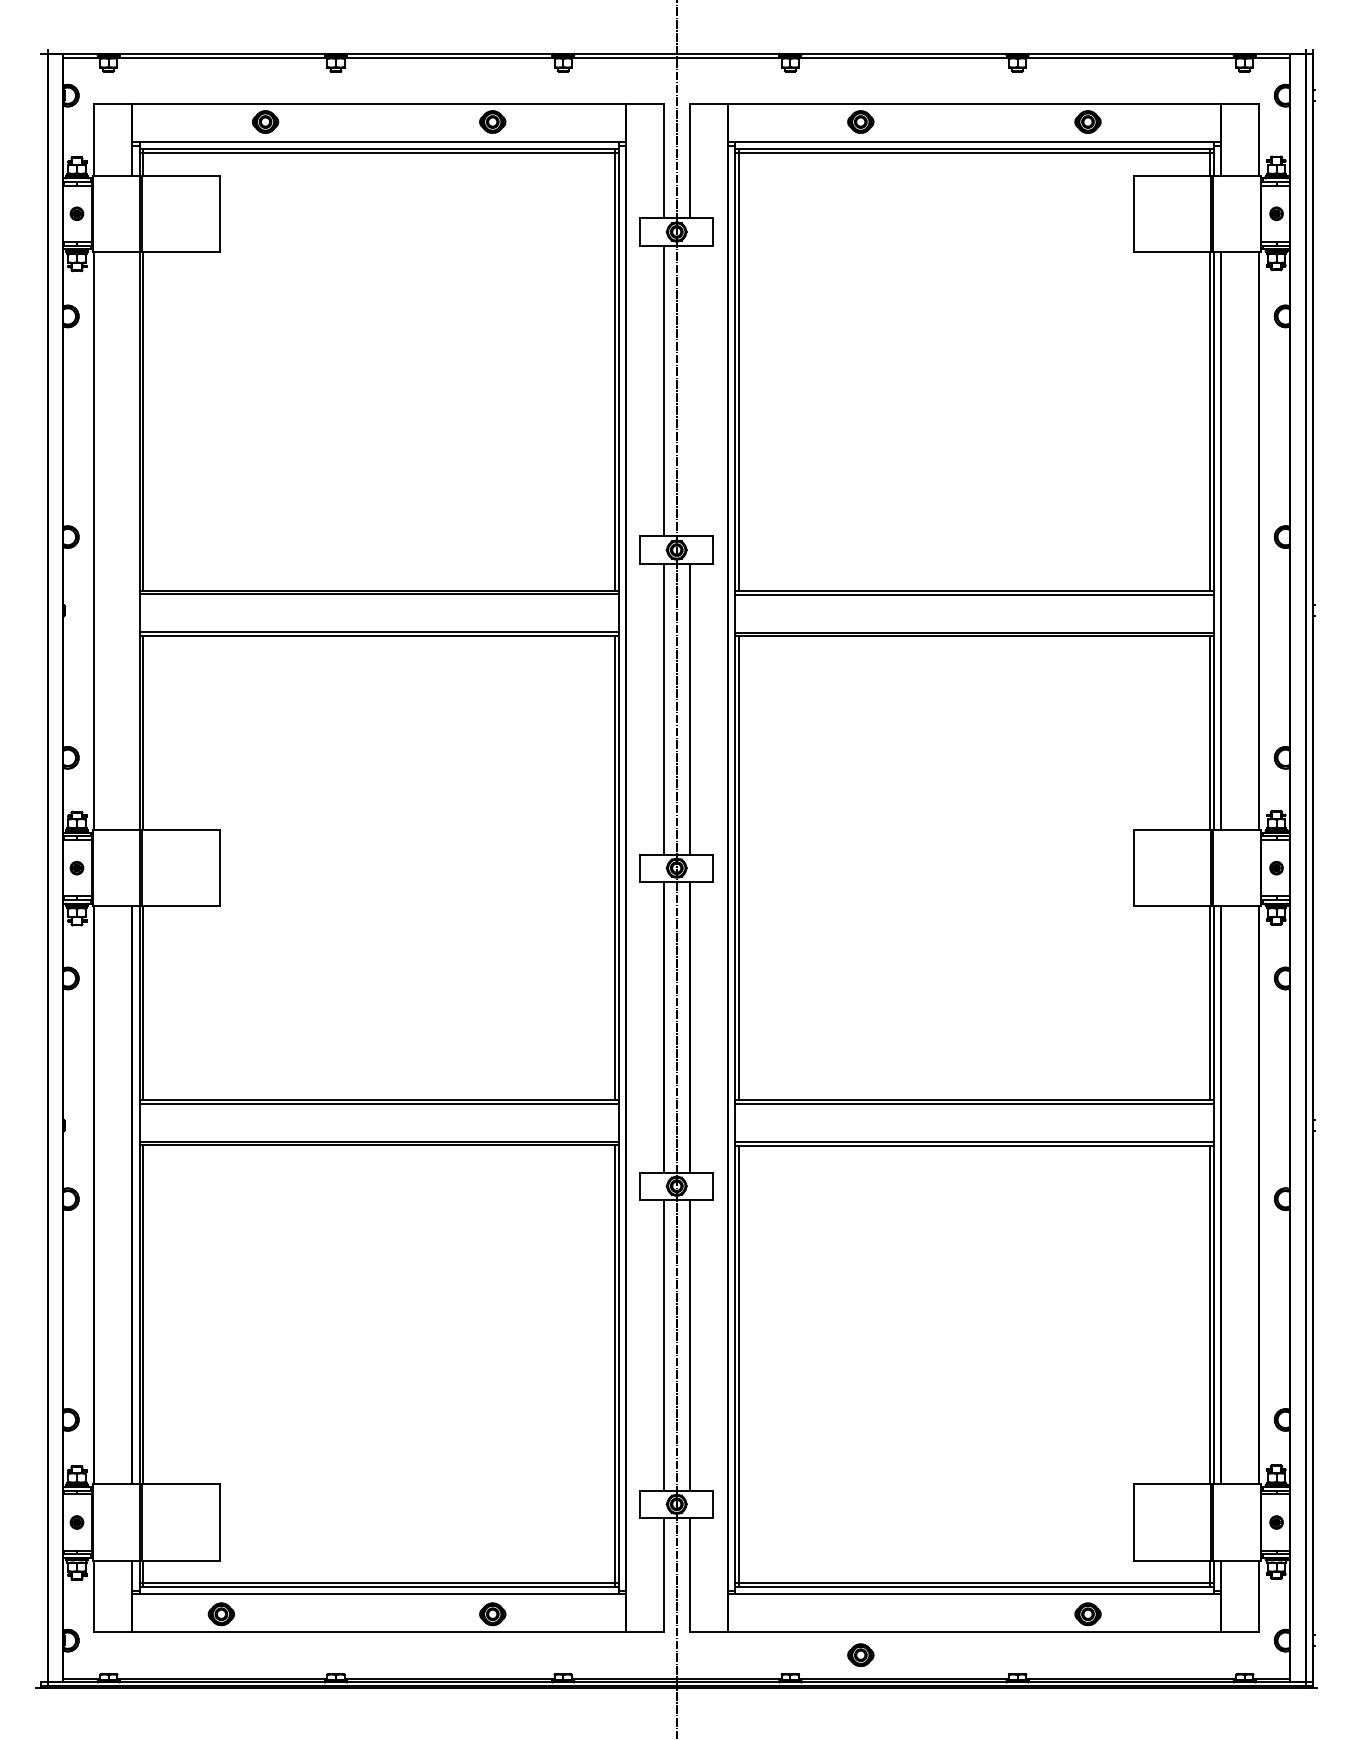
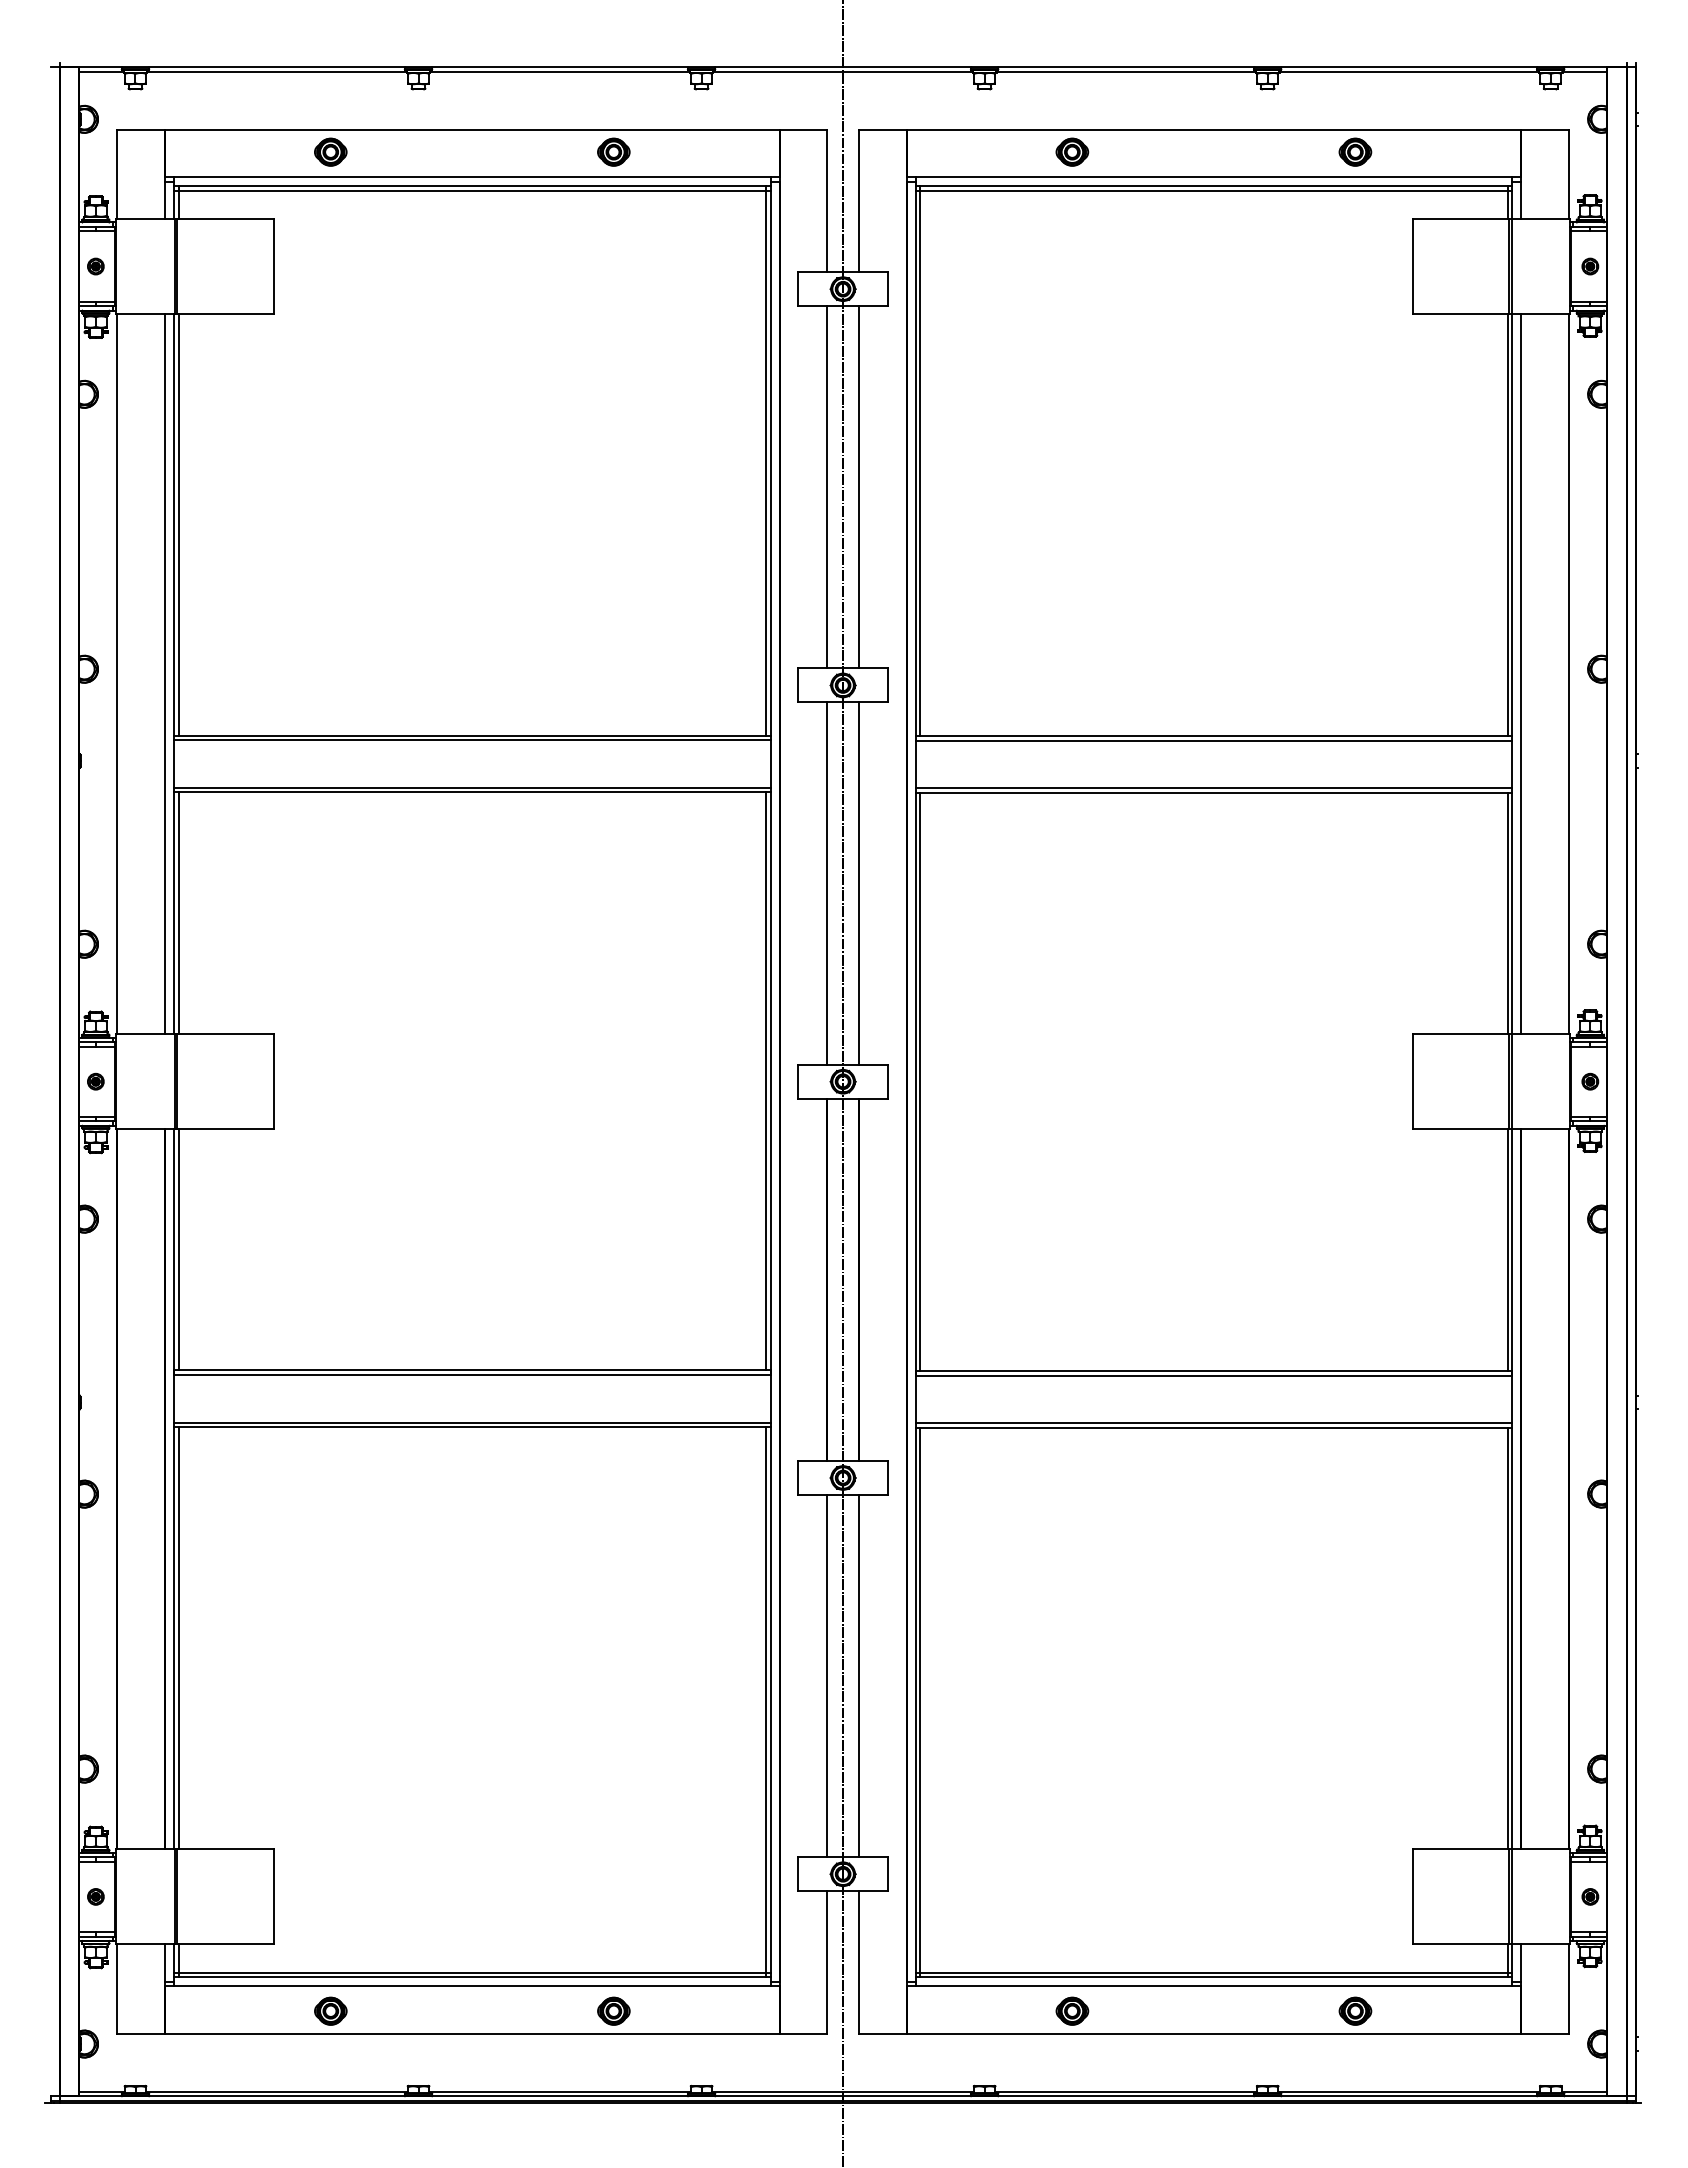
line: (689, 391) -> (858, 487), added
line: (132, 541) -> (164, 674), added
part: (221, 1613) -> (330, 2010), moved
part: (860, 1654) -> (1072, 2010), moved

